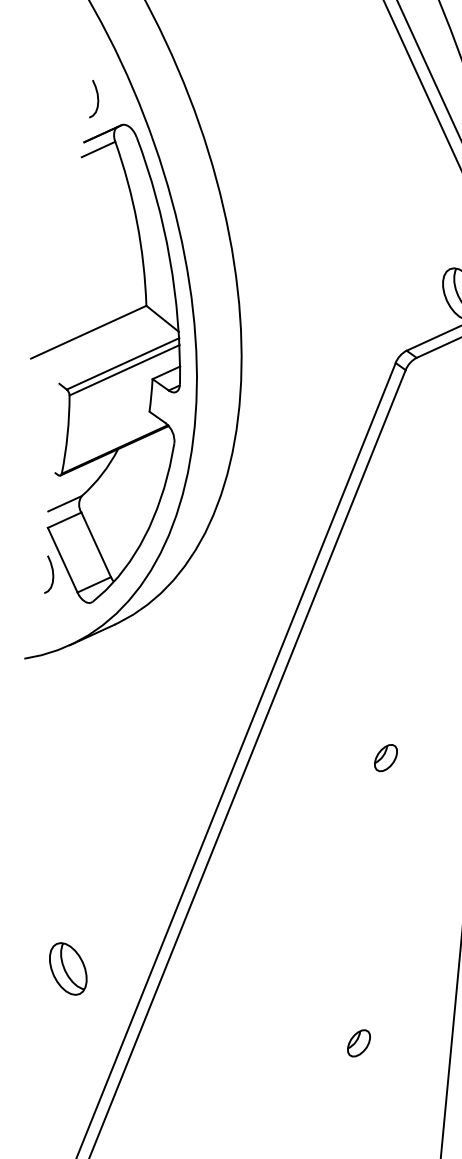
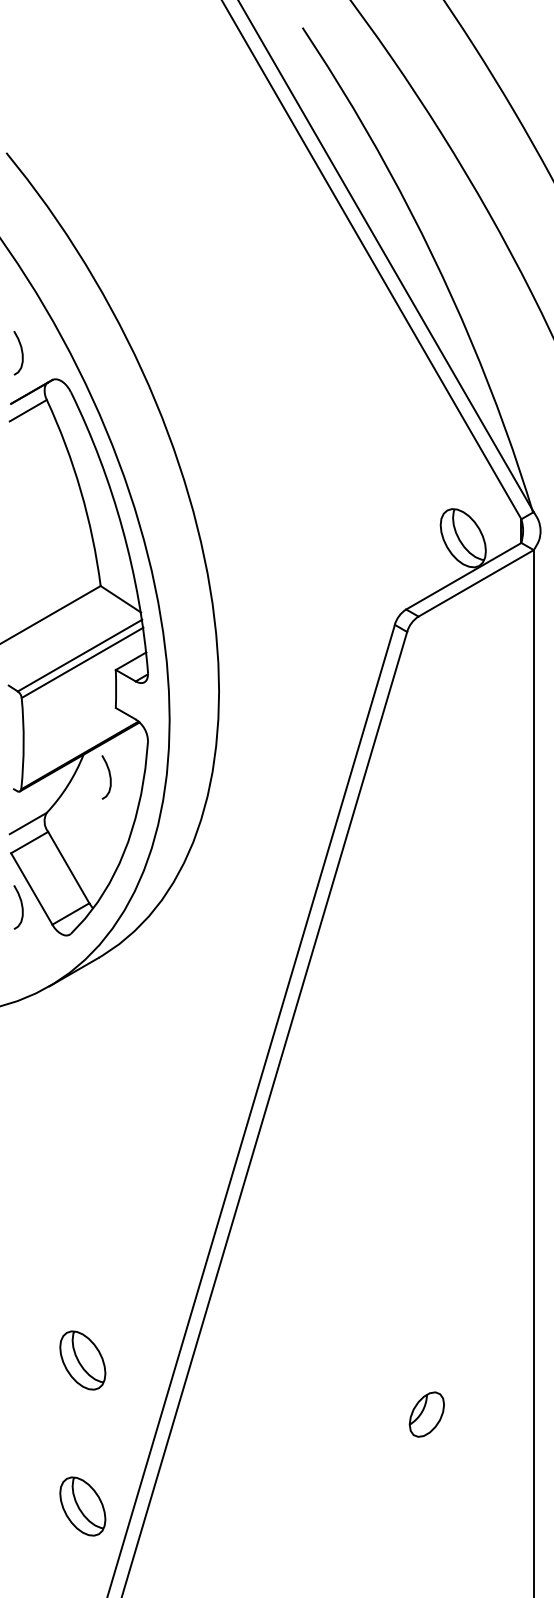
curve: (138, 470) -> (109, 777), added
part: (385, 757) -> (426, 1081), removed
part: (358, 1043) -> (426, 1414), size x1.4
part: (56, 1094) -> (82, 1506), added

